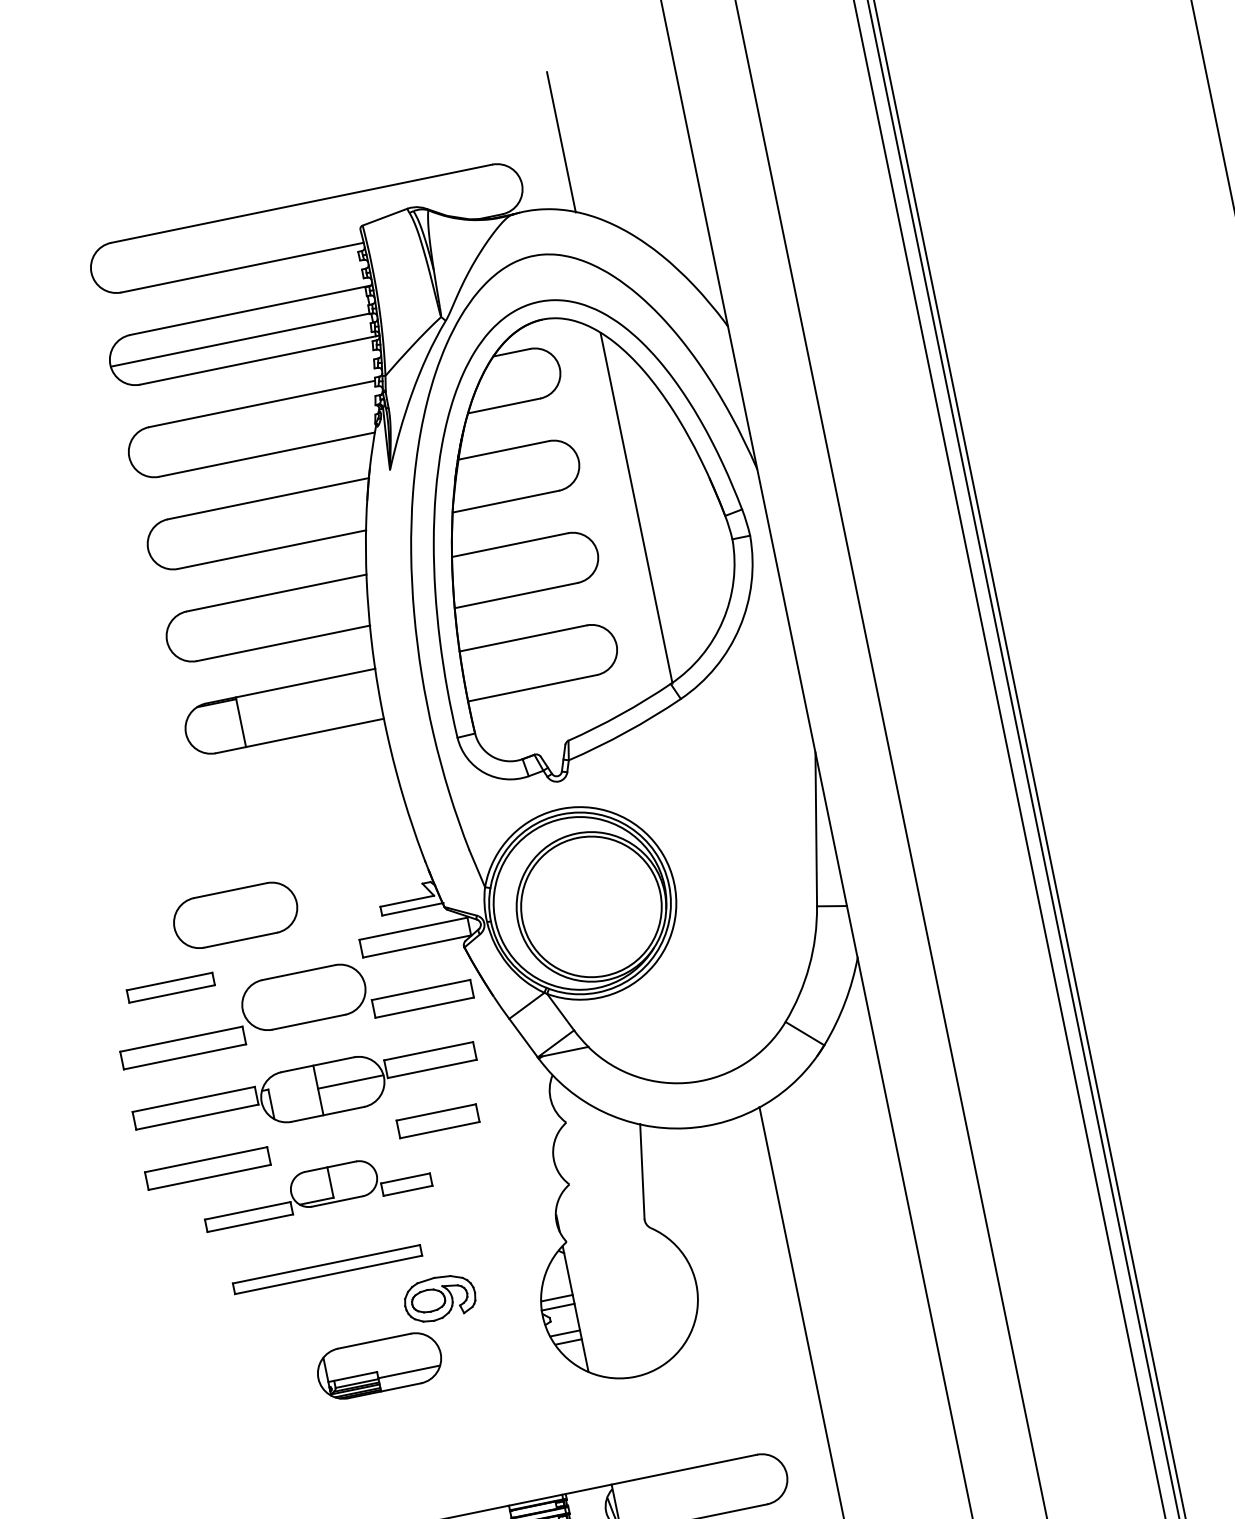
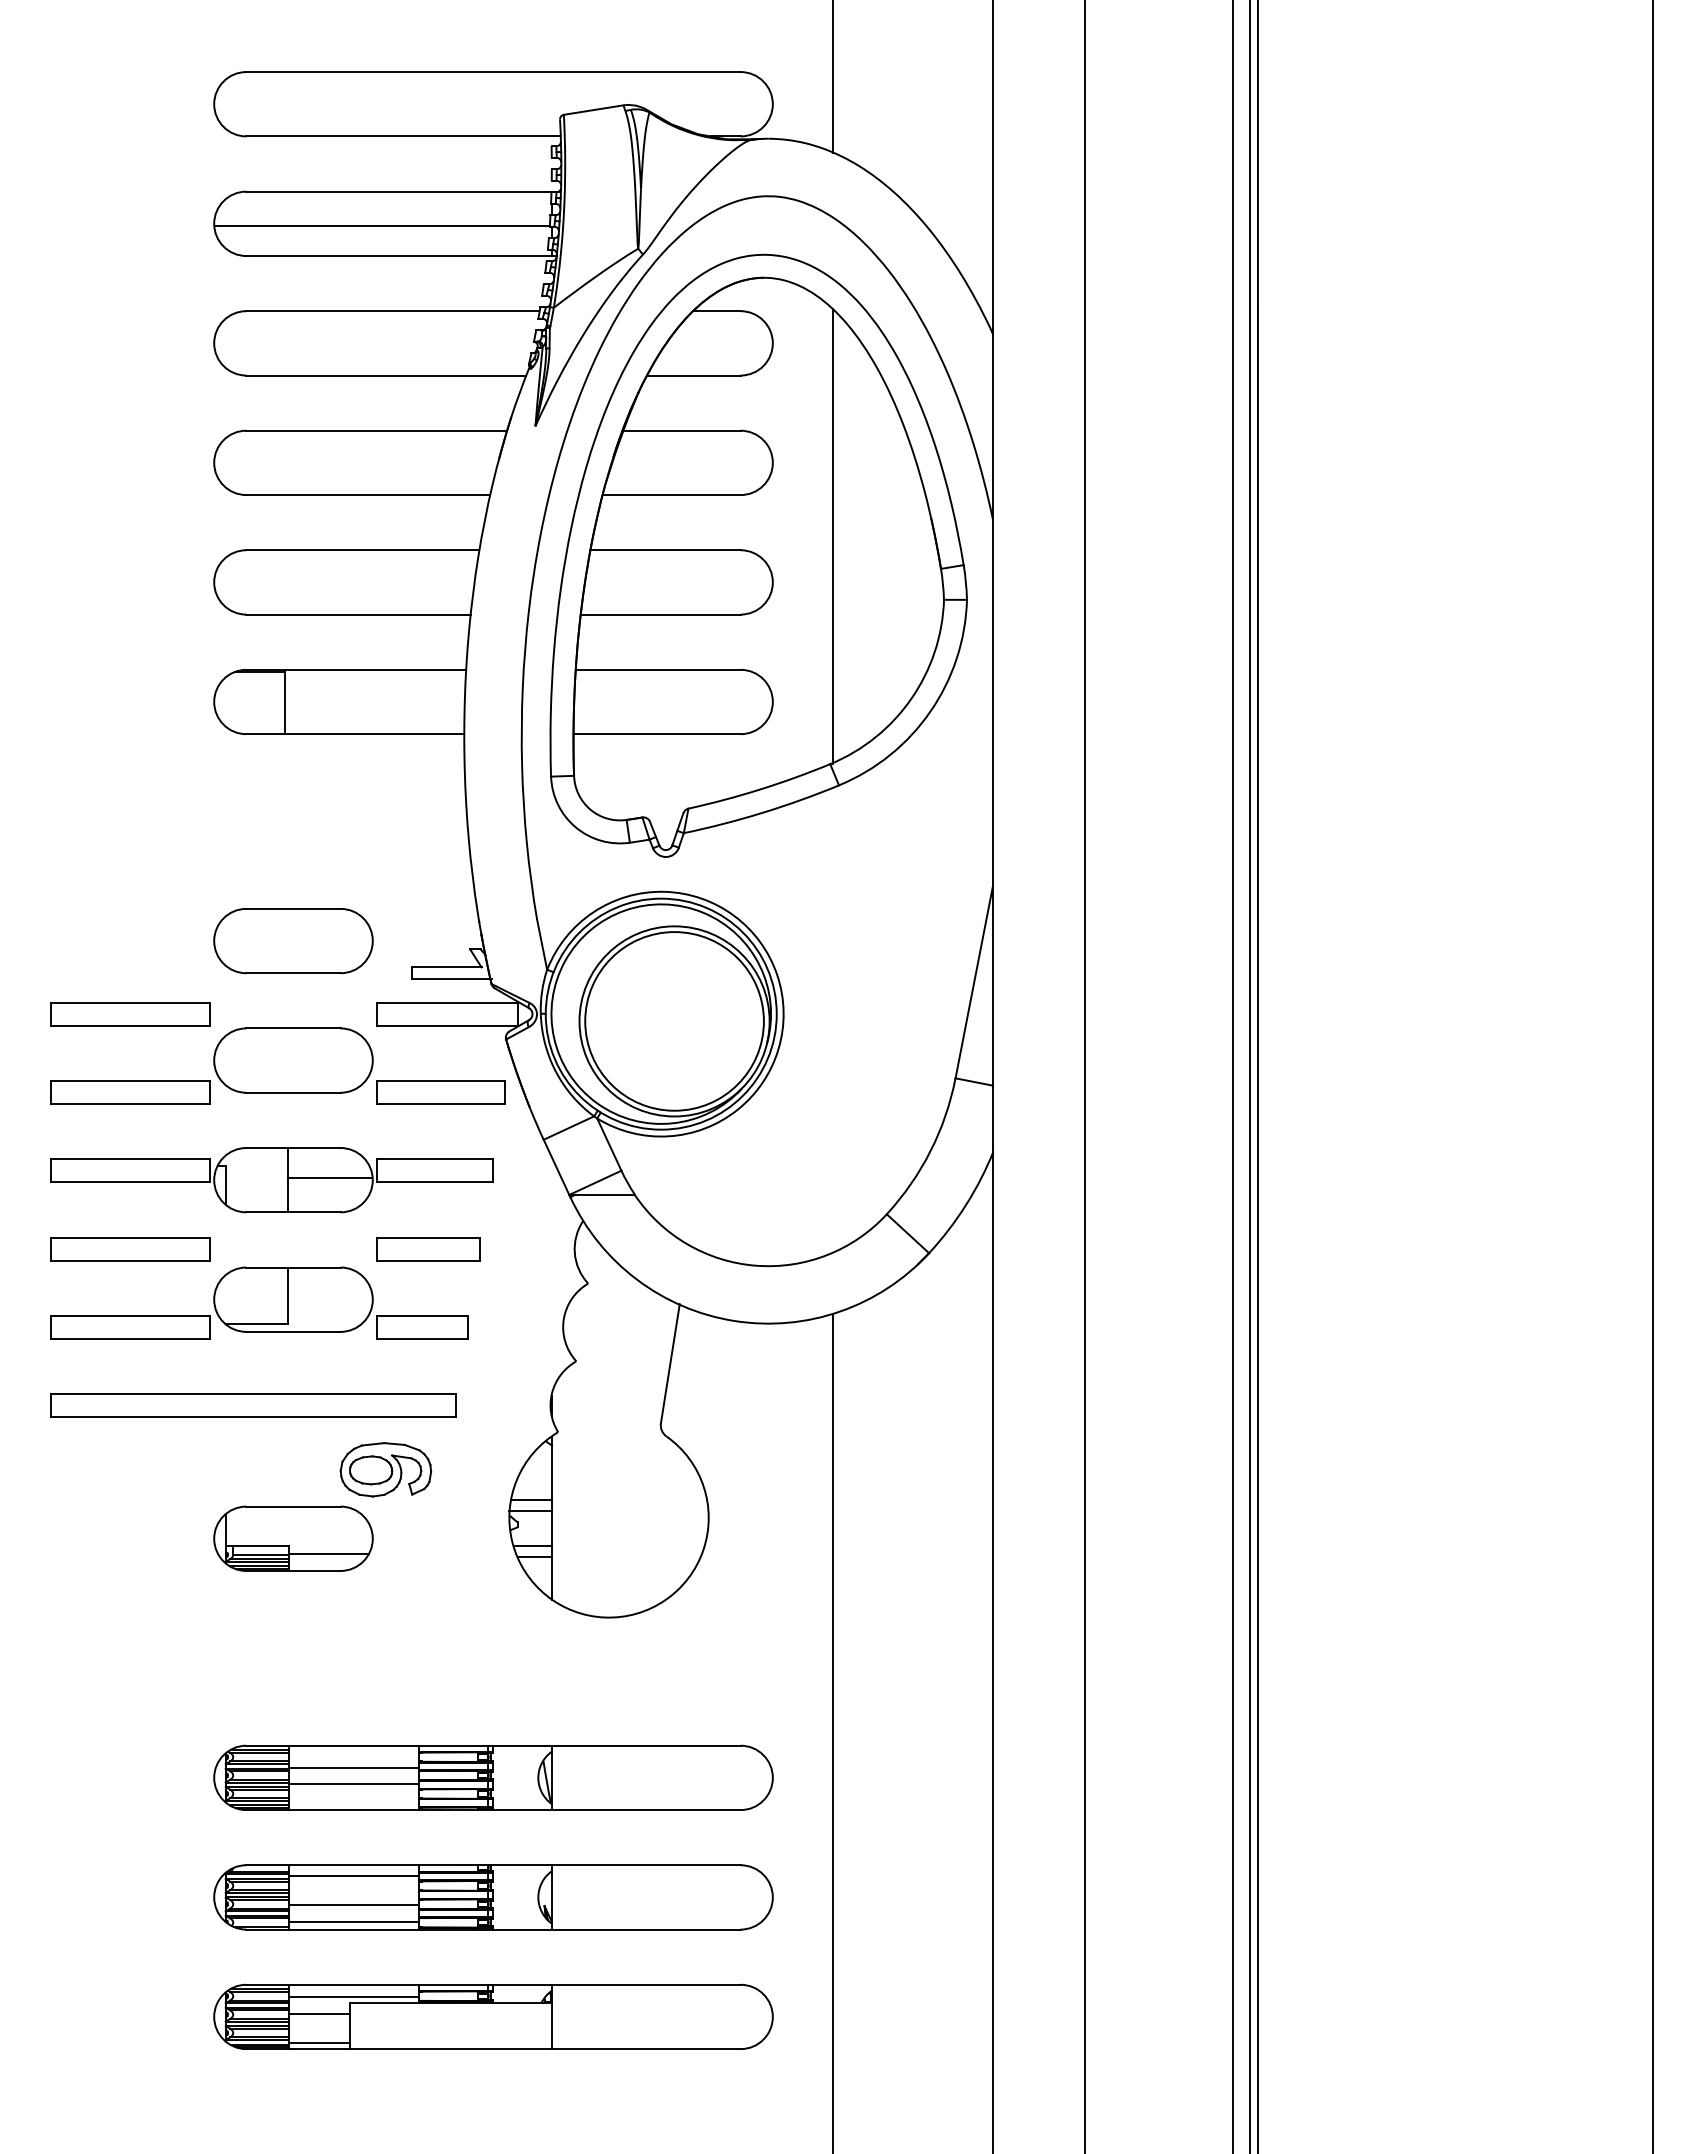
part: (235, 915) -> (293, 941), moved
part: (170, 987) -> (130, 1014), size x1.43
part: (315, 1189) -> (259, 1302), size x1.43
part: (327, 1269) -> (253, 1405), size x1.67

